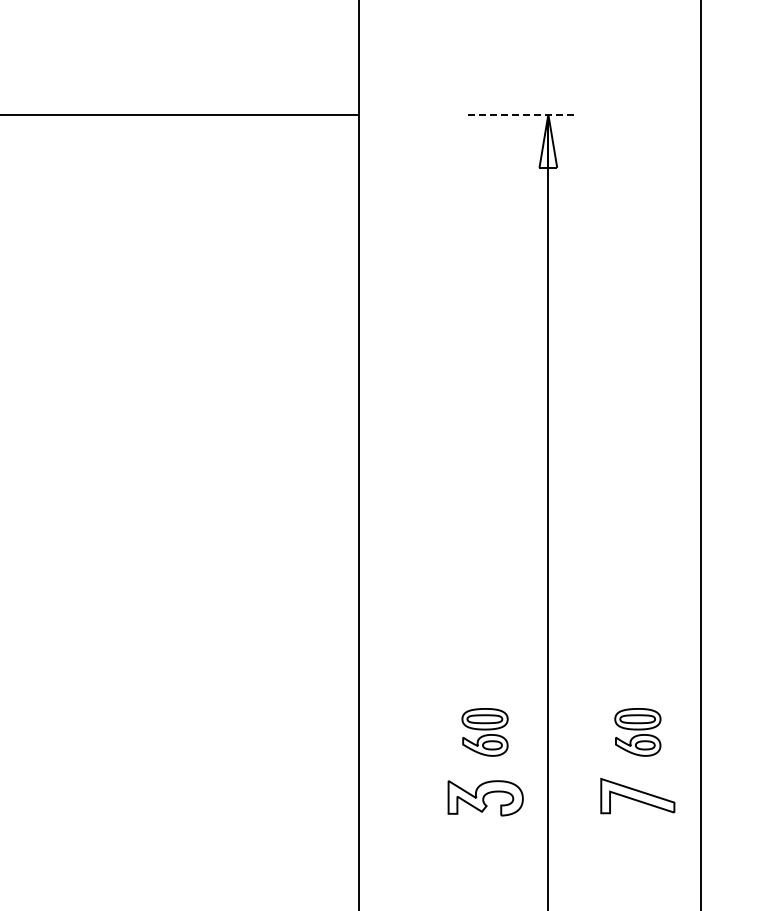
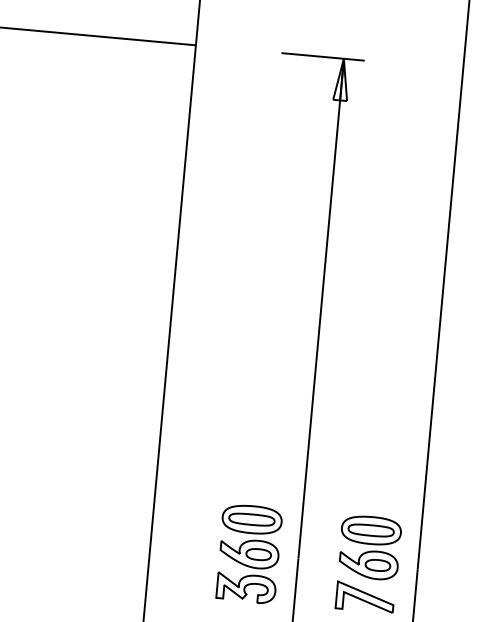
line: (522, 114) -> (323, 56), dashed -> solid
part: (484, 732) -> (250, 536), size x1.67
part: (637, 732) -> (369, 547), size x1.67

